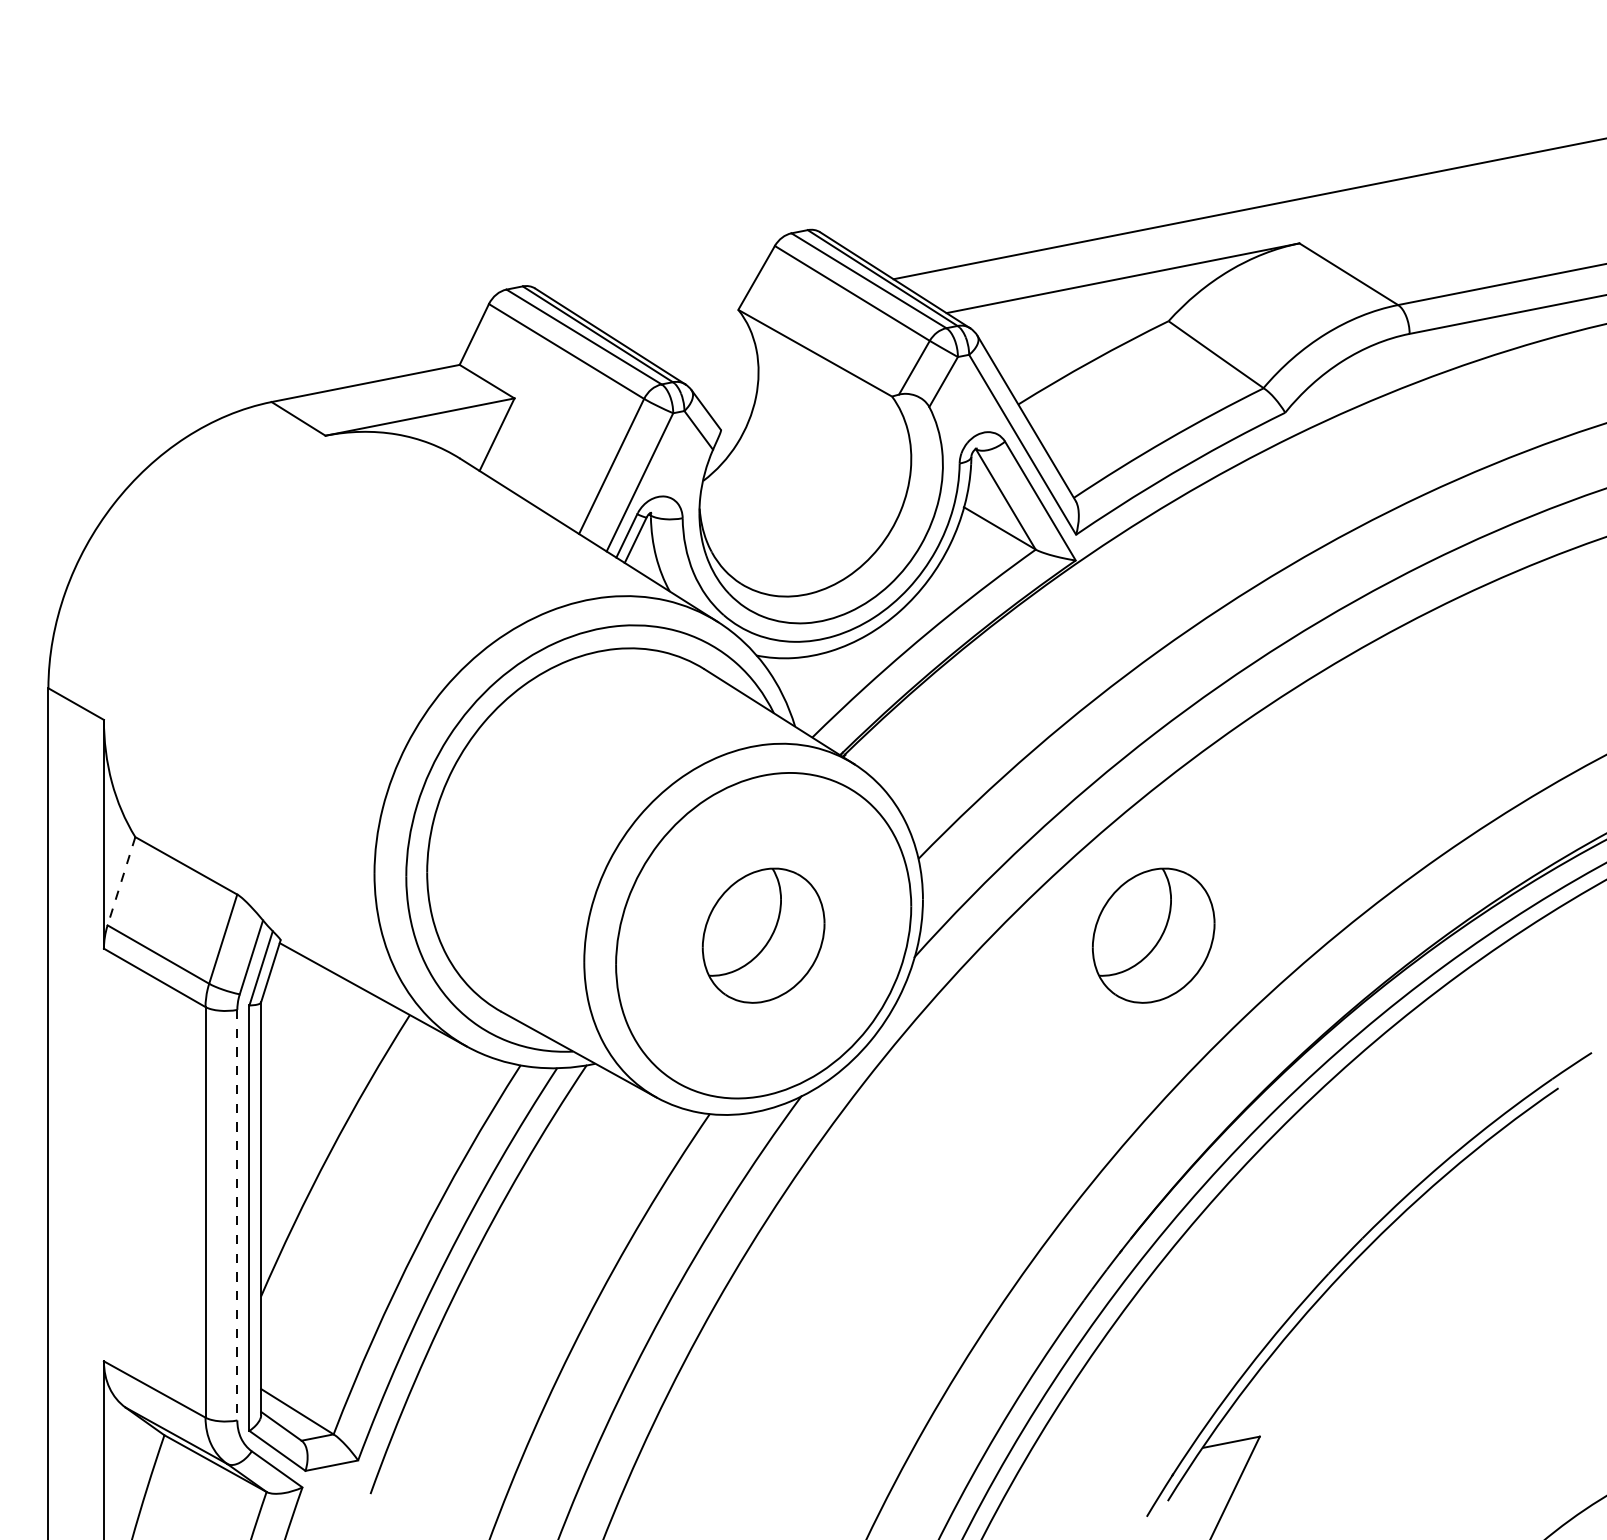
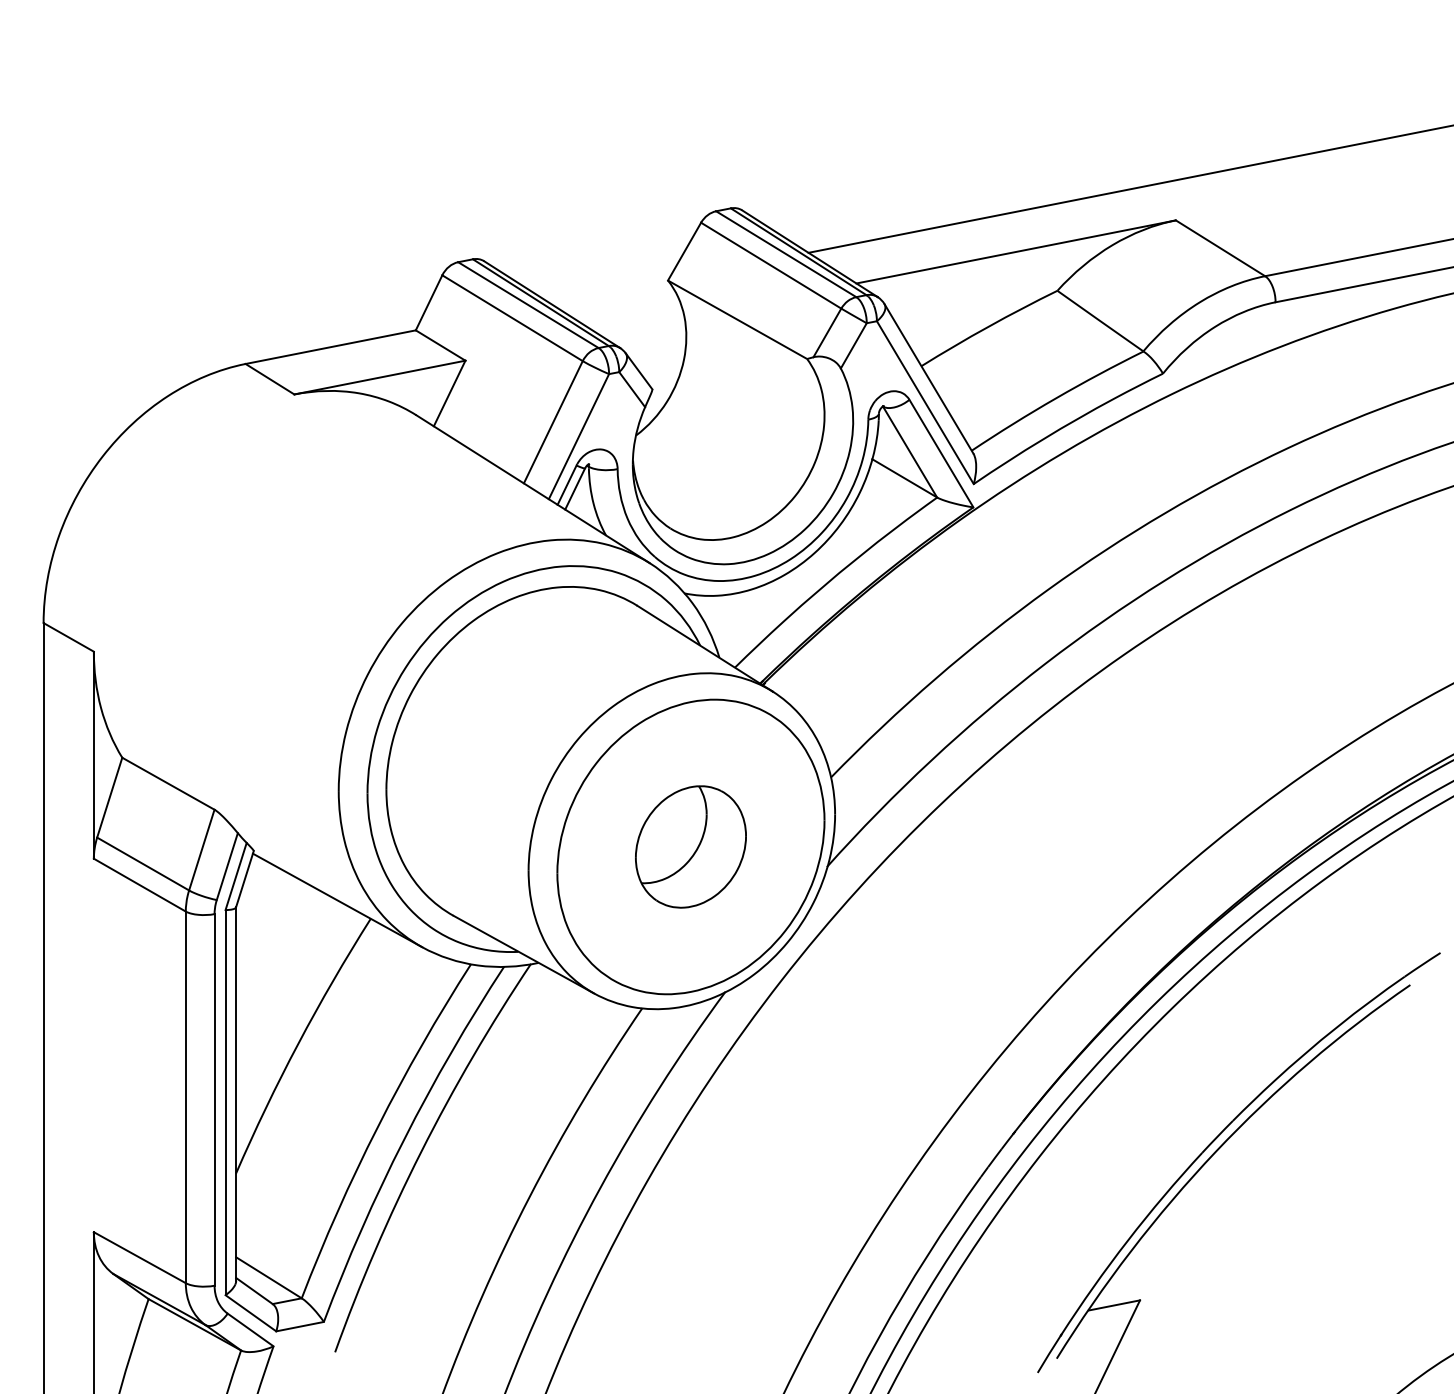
line: (121, 881) -> (109, 797), dashed -> solid
part: (1153, 935) -> (1043, 846), removed
line: (237, 1214) -> (214, 1099), dashed -> solid

